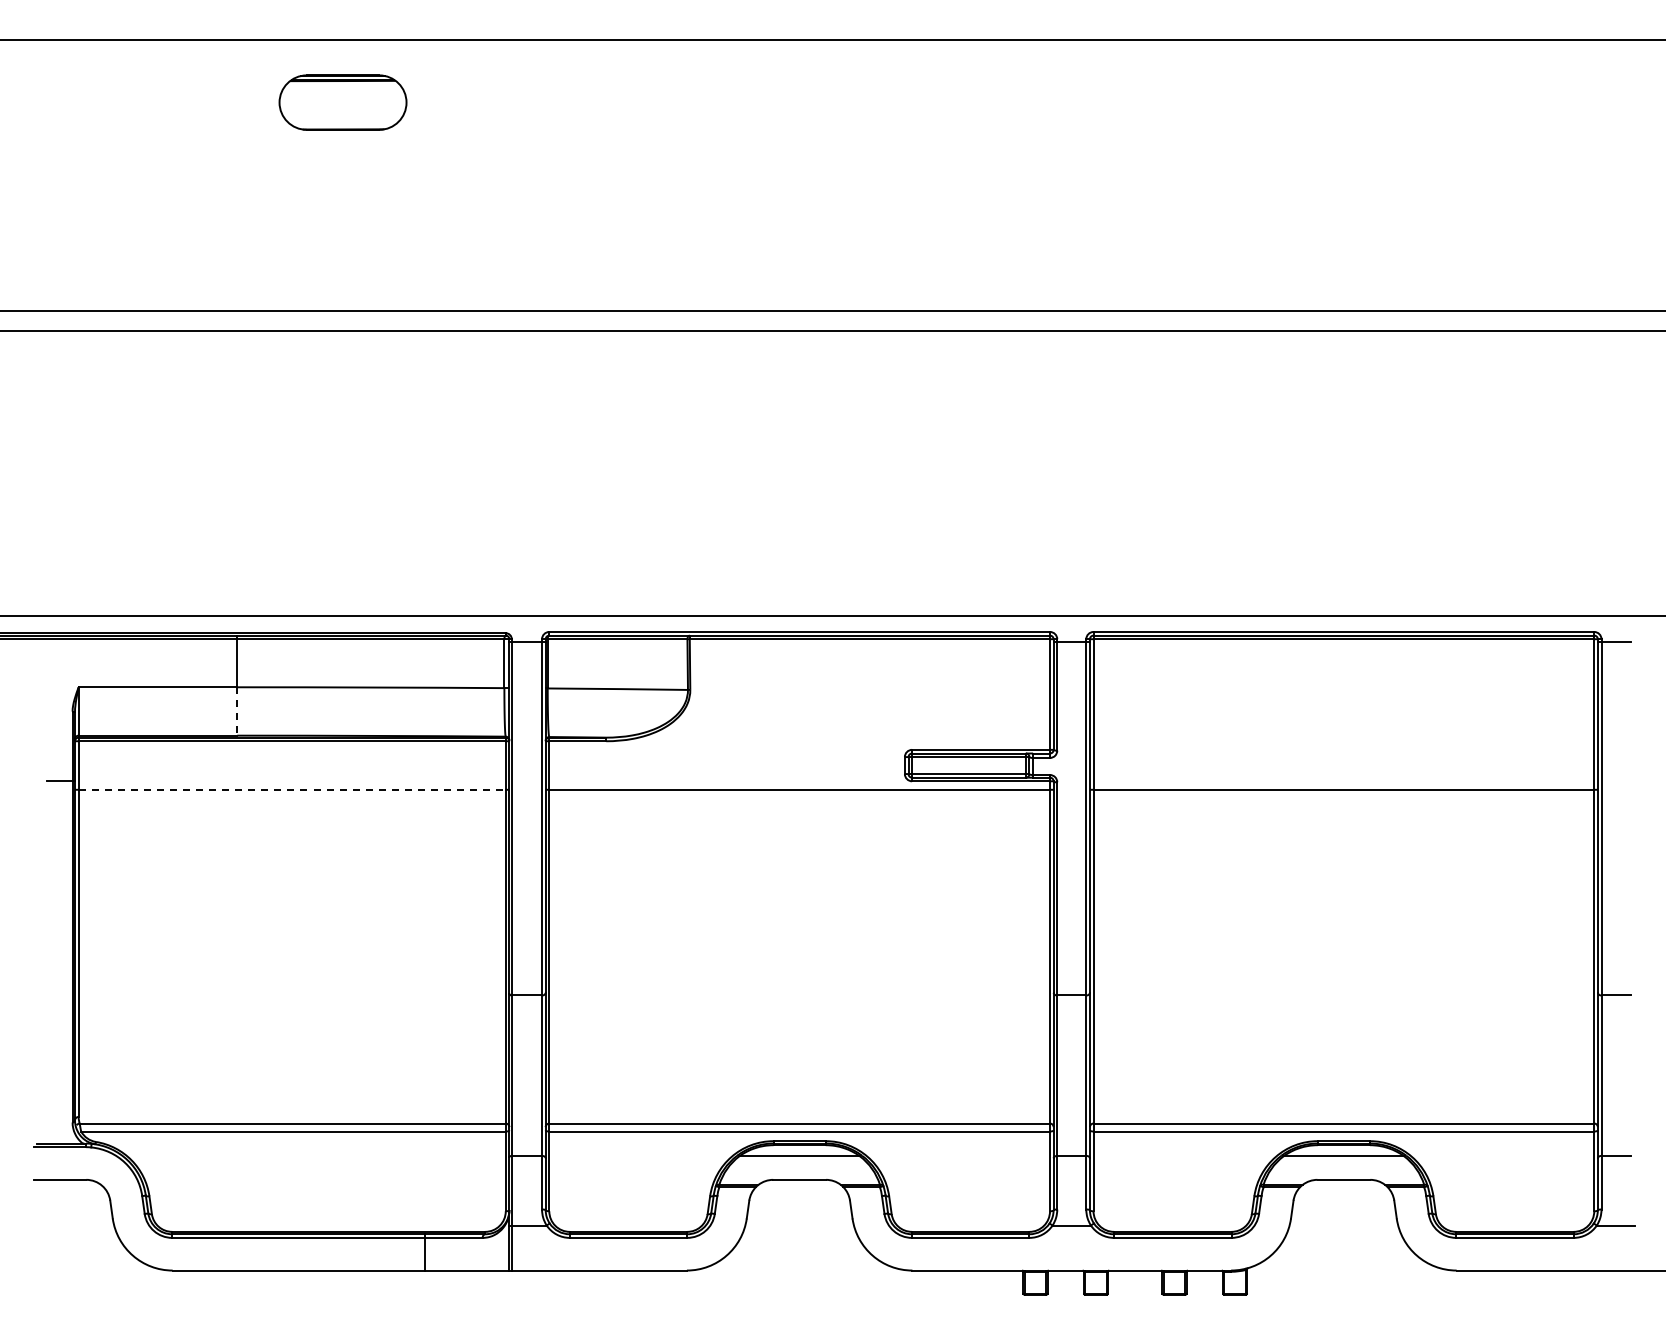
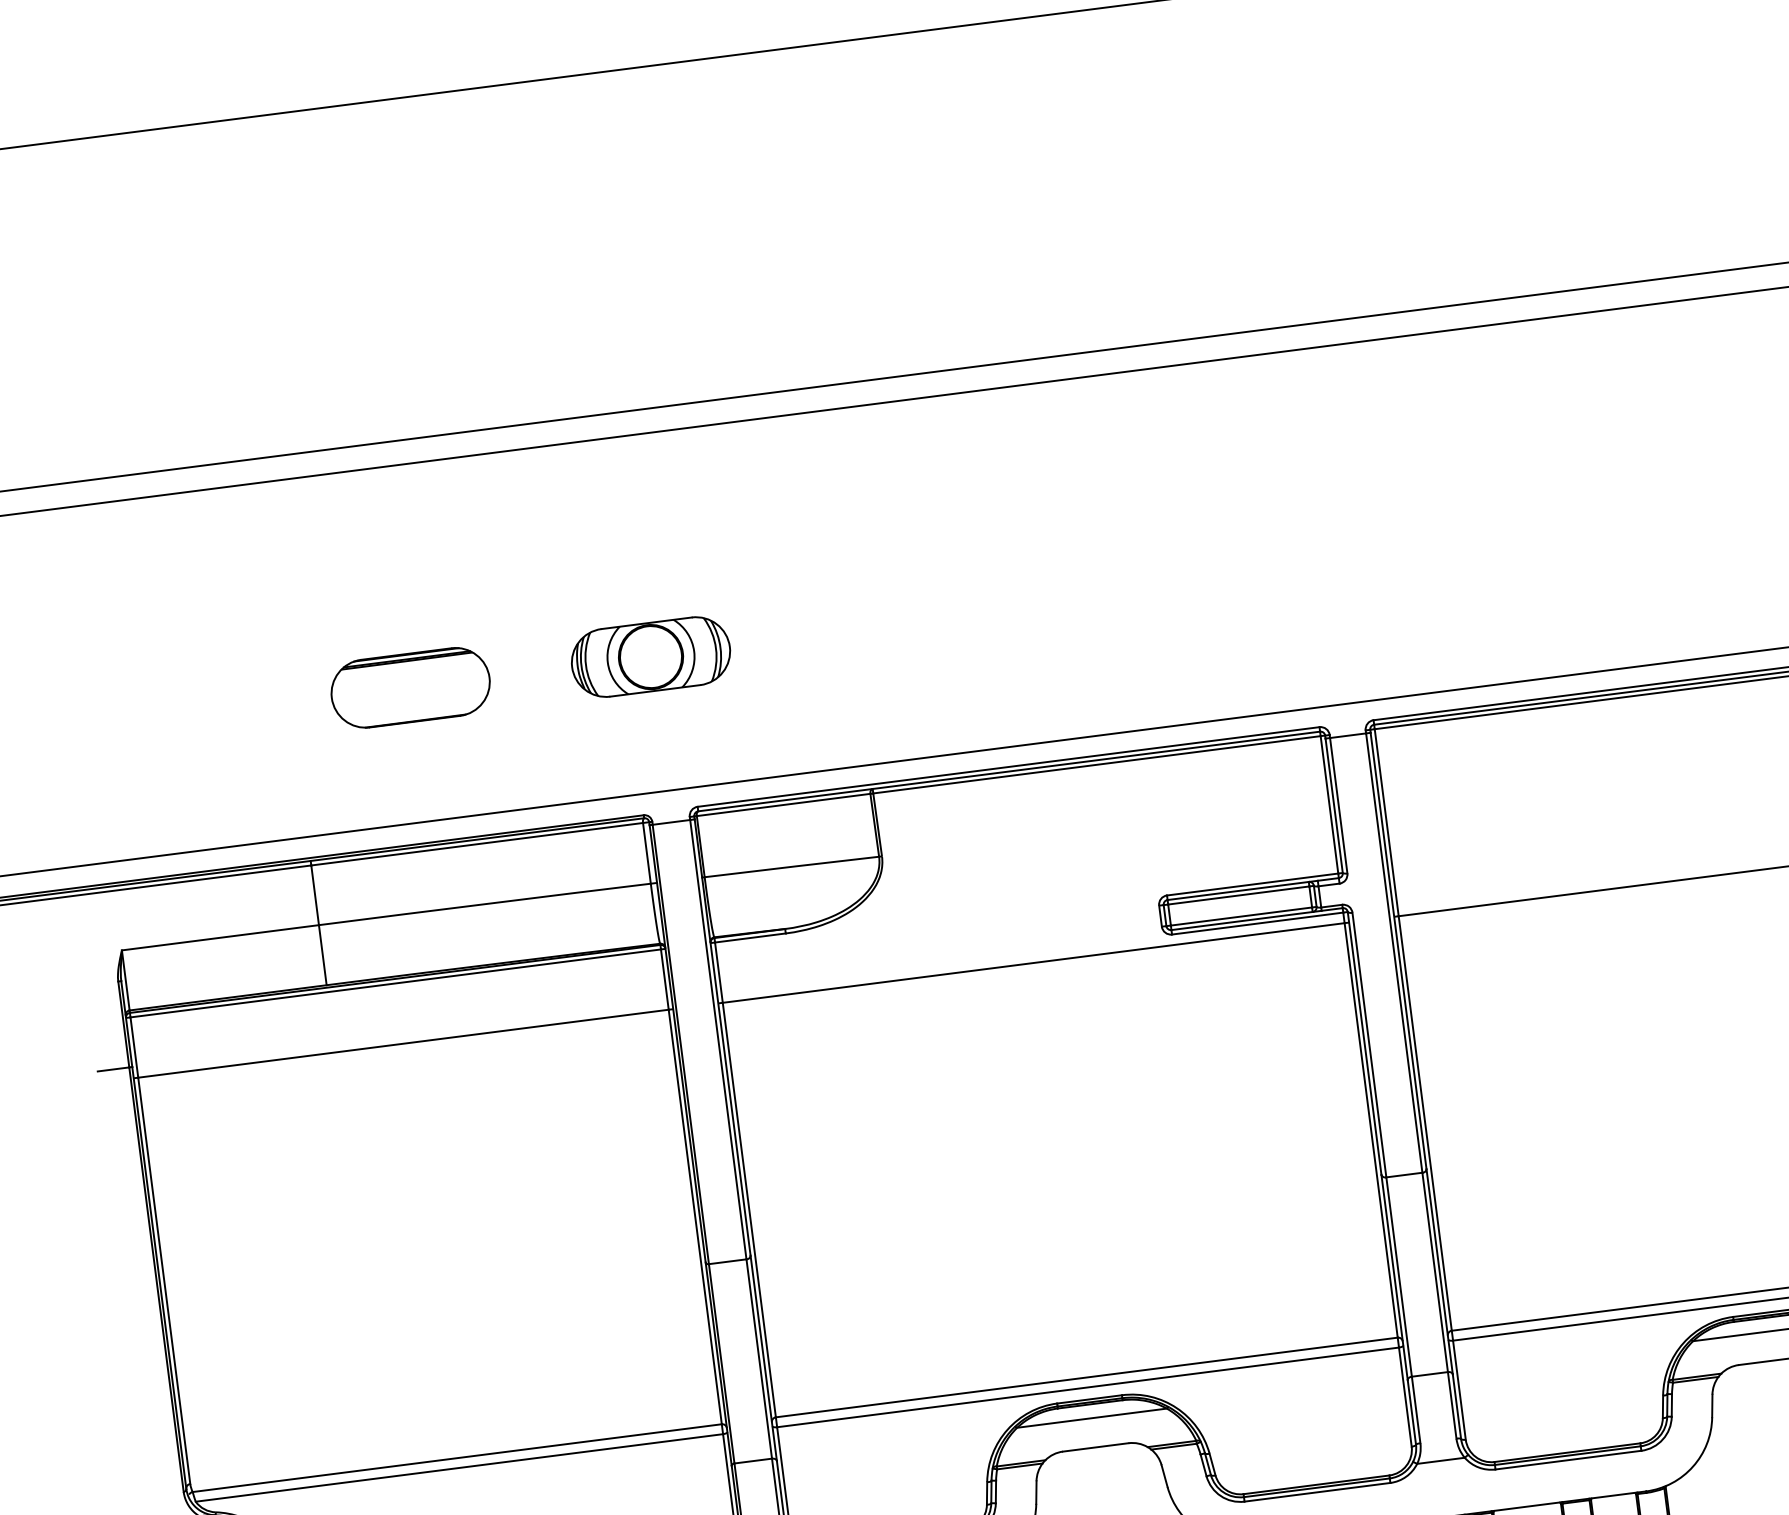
part: (342, 102) -> (410, 687), moved
part: (527, 508) -> (650, 656), added
line: (237, 711) -> (323, 955), dashed -> solid
line: (292, 789) -> (403, 1043), dashed -> solid

